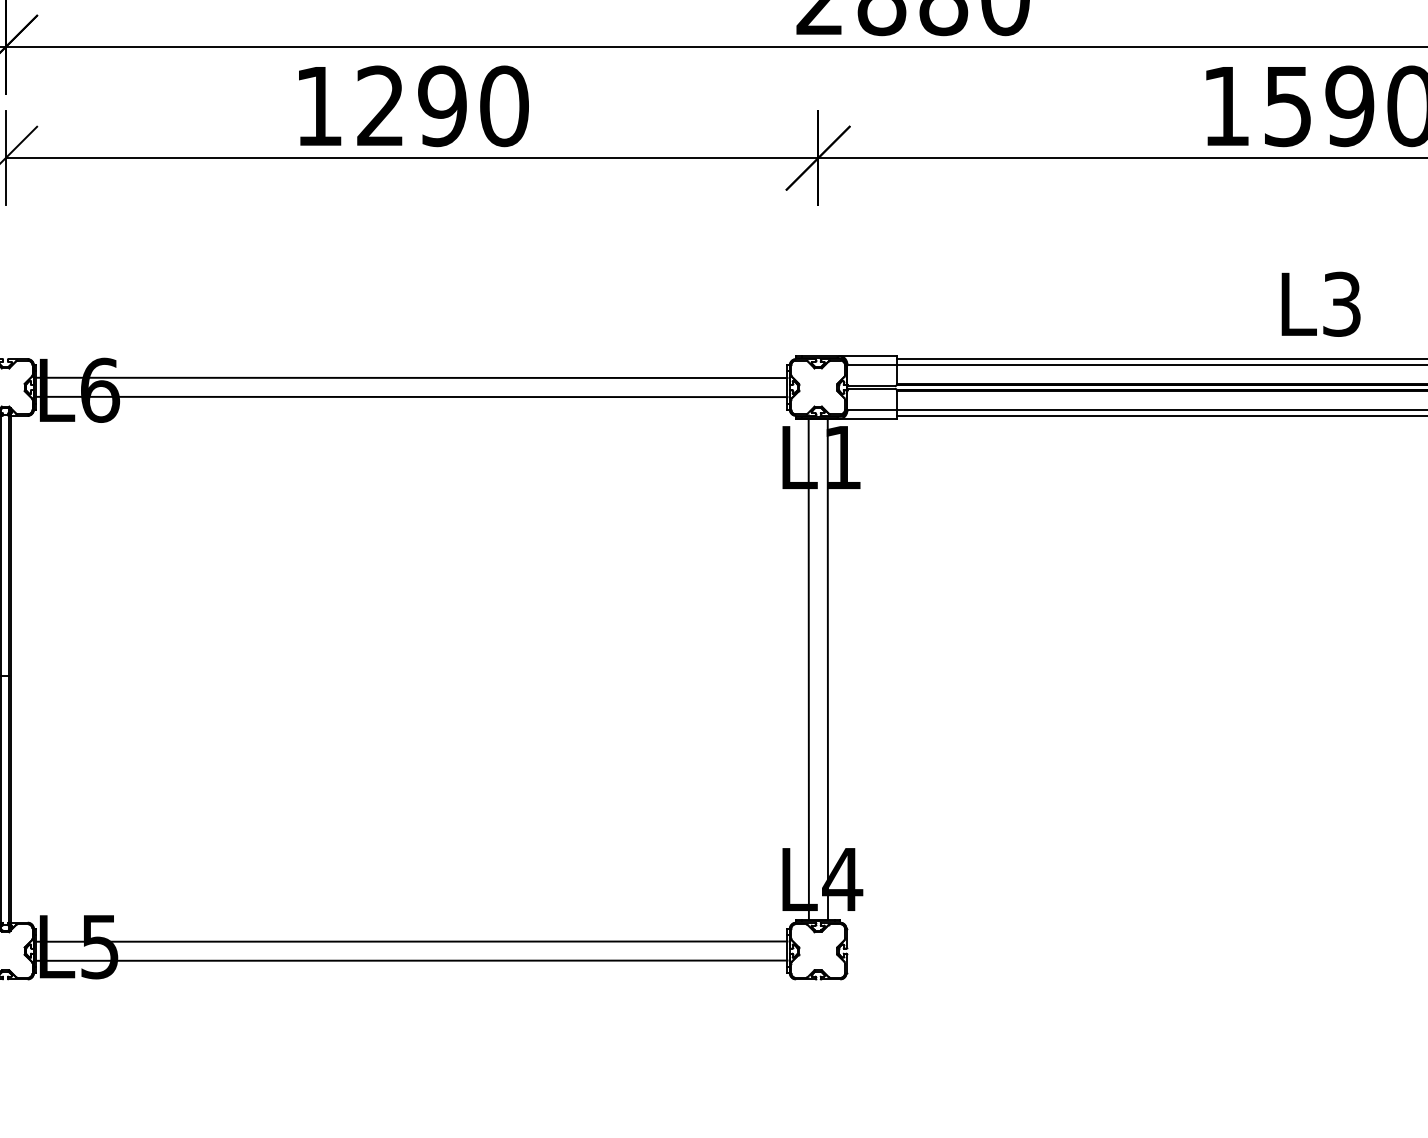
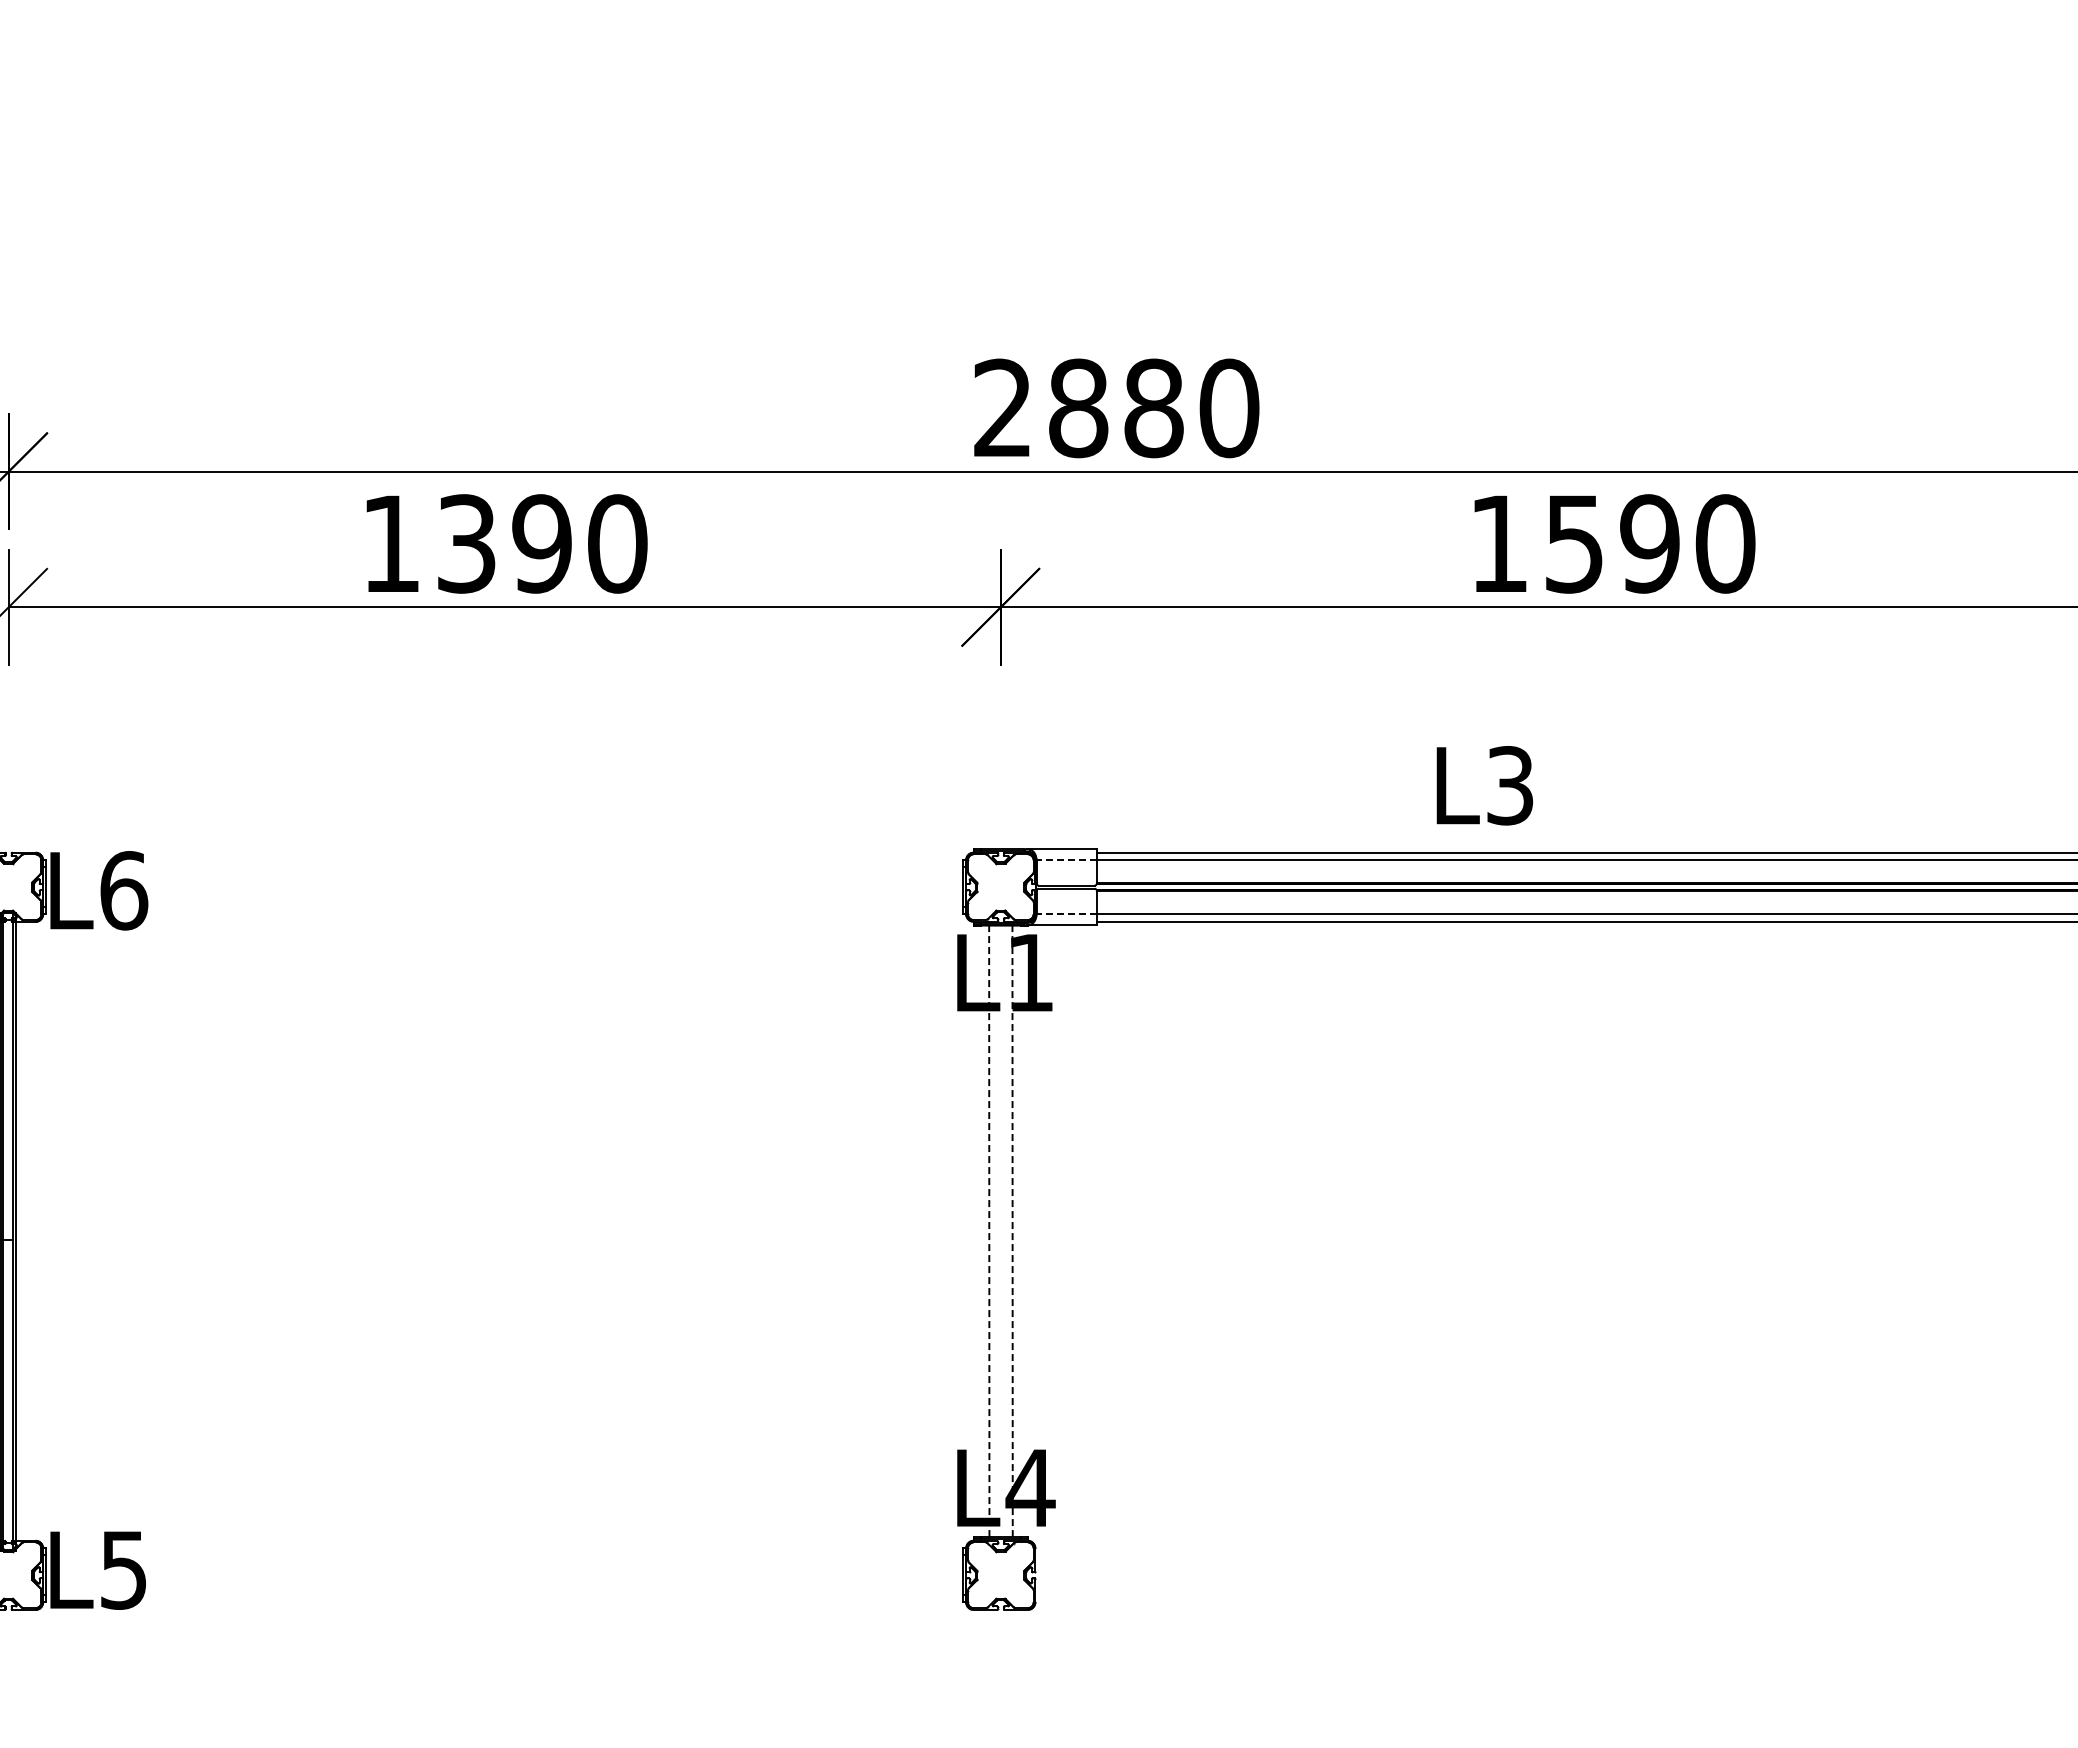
text: (380, 105) -> (466, 543), 1290 -> 1390
text: (1320, 304) -> (1484, 785), moved
line: (872, 365) -> (1066, 860), solid -> dashed
line: (411, 377) -> (504, 875), removed
line: (411, 396) -> (504, 898), removed
line: (872, 409) -> (1066, 914), solid -> dashed
line: (808, 669) -> (989, 1231), solid -> dashed
line: (827, 669) -> (1012, 1231), solid -> dashed
line: (411, 941) -> (504, 1563), removed
line: (411, 960) -> (504, 1586), removed

